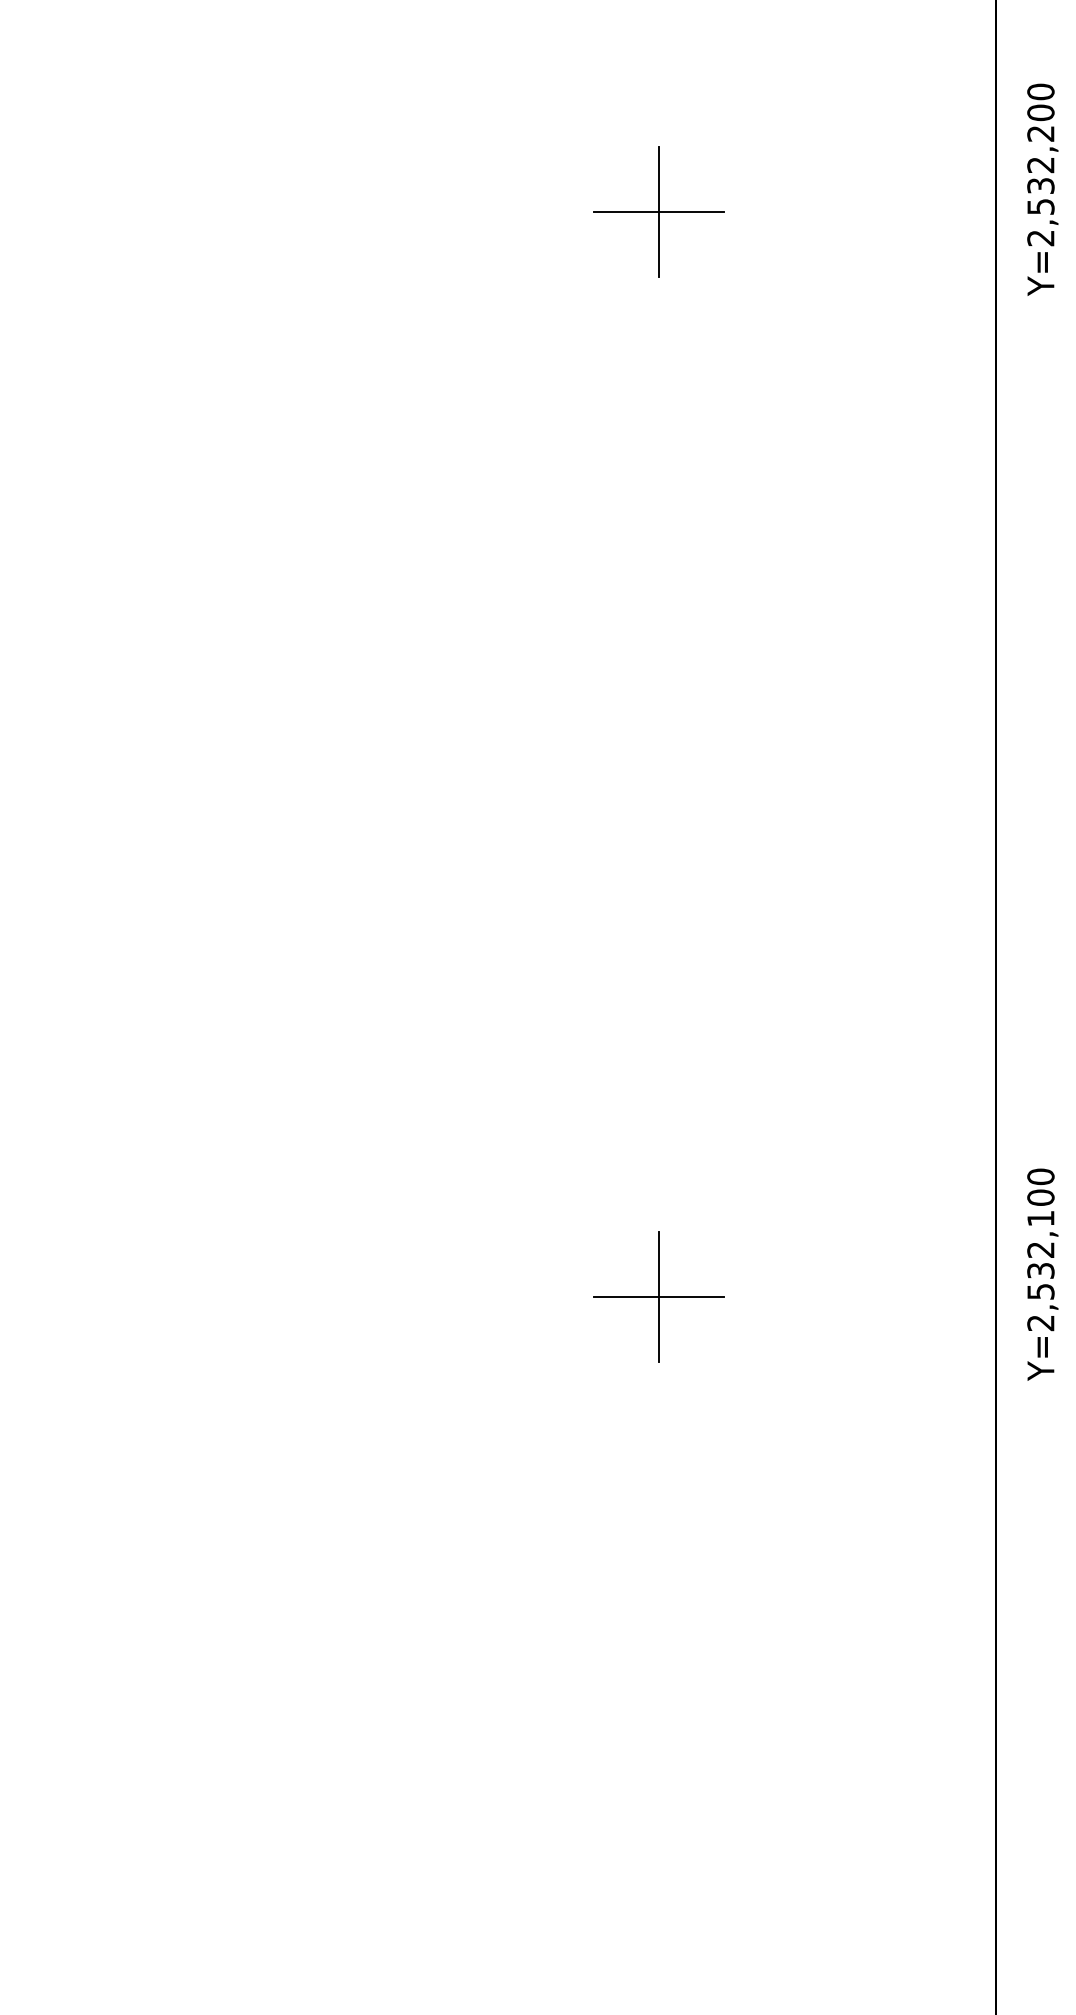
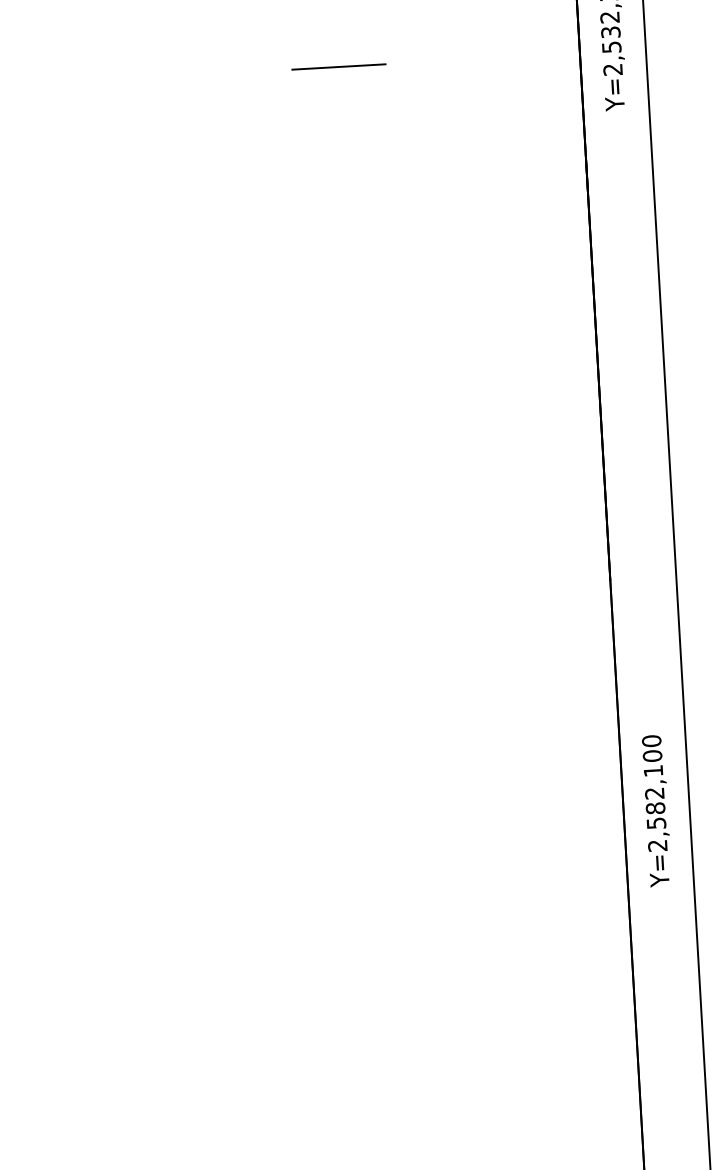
line: (659, 212) -> (339, 67), removed
text: (1040, 1270) -> (655, 808), Y=2,532,100 -> Y=2,582,100
part: (658, 1296) -> (383, 842), removed

